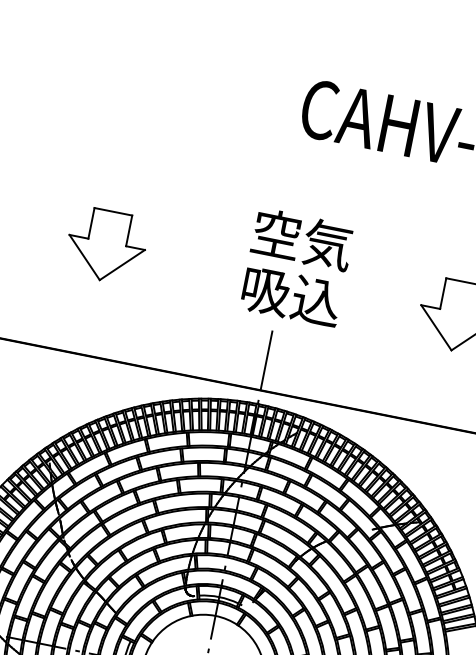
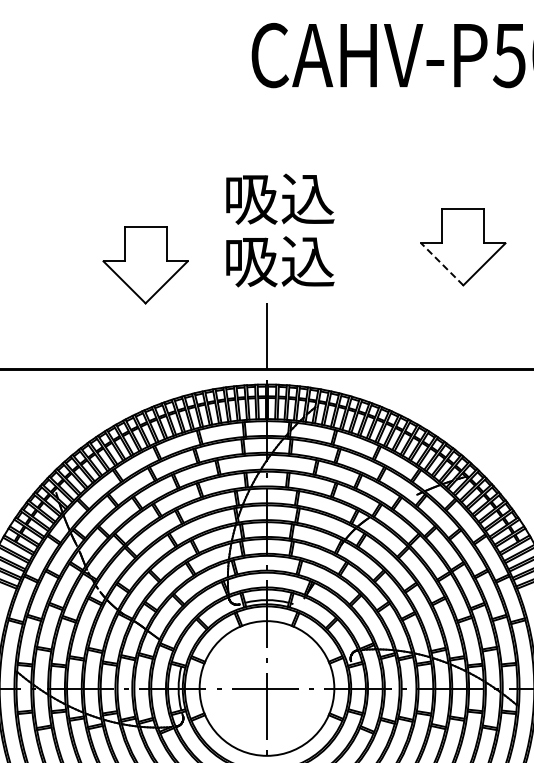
text: (302, 239) -> (279, 198), 空気 -> 吸込
part: (106, 246) -> (145, 265), moved
line: (436, 327) -> (442, 264), solid -> dashed

